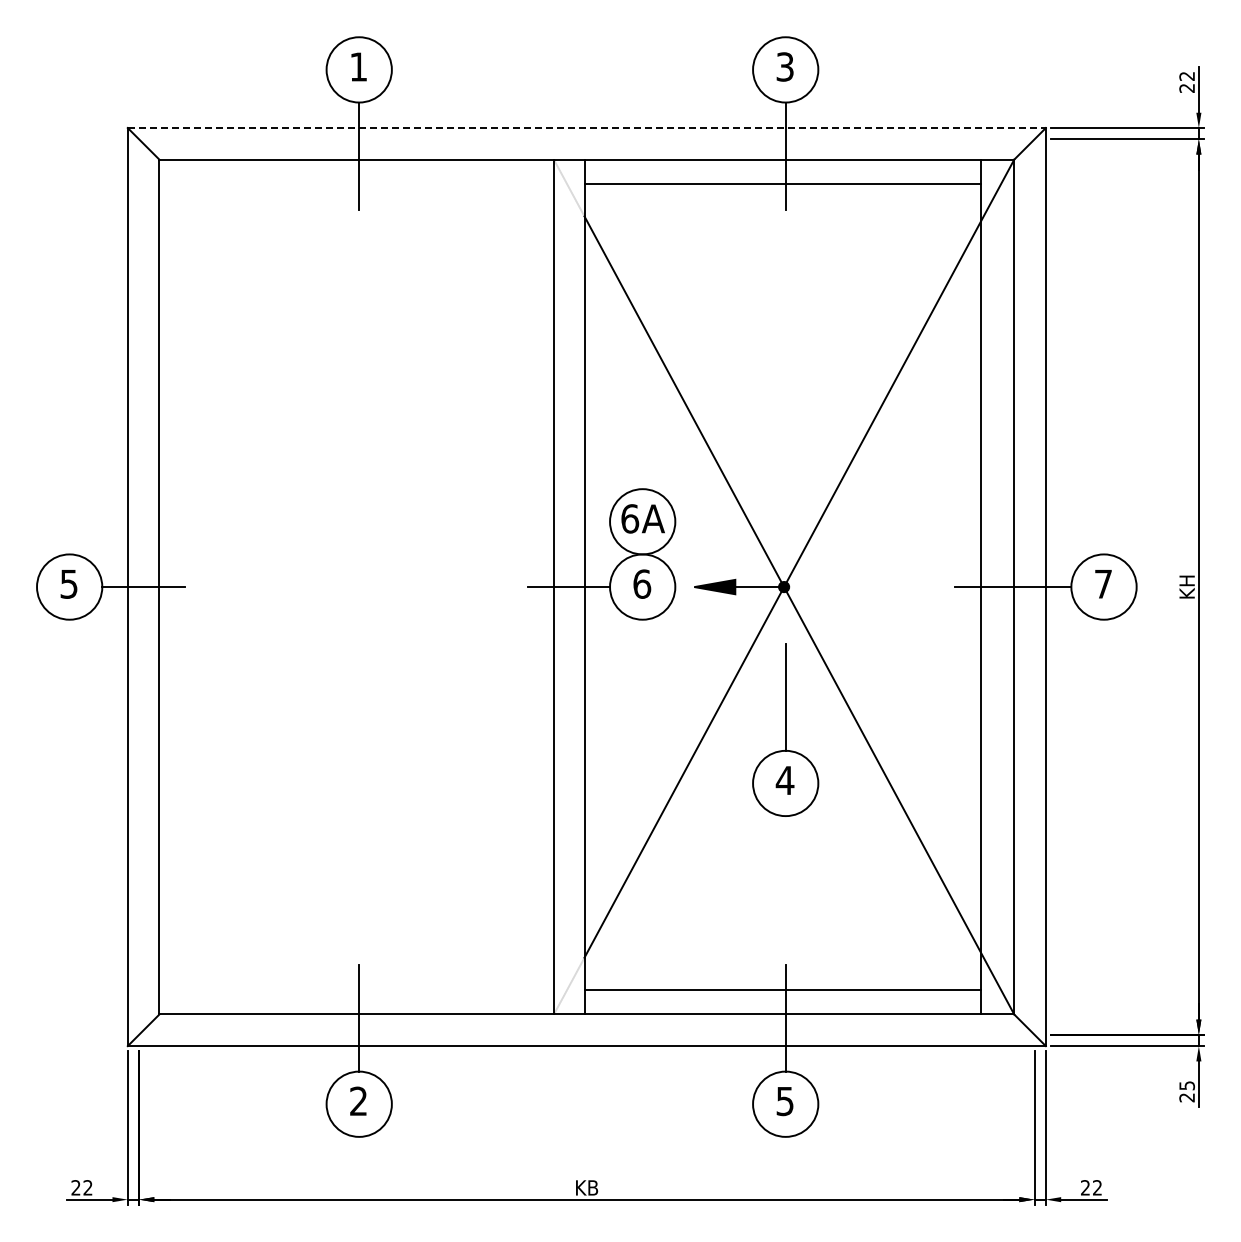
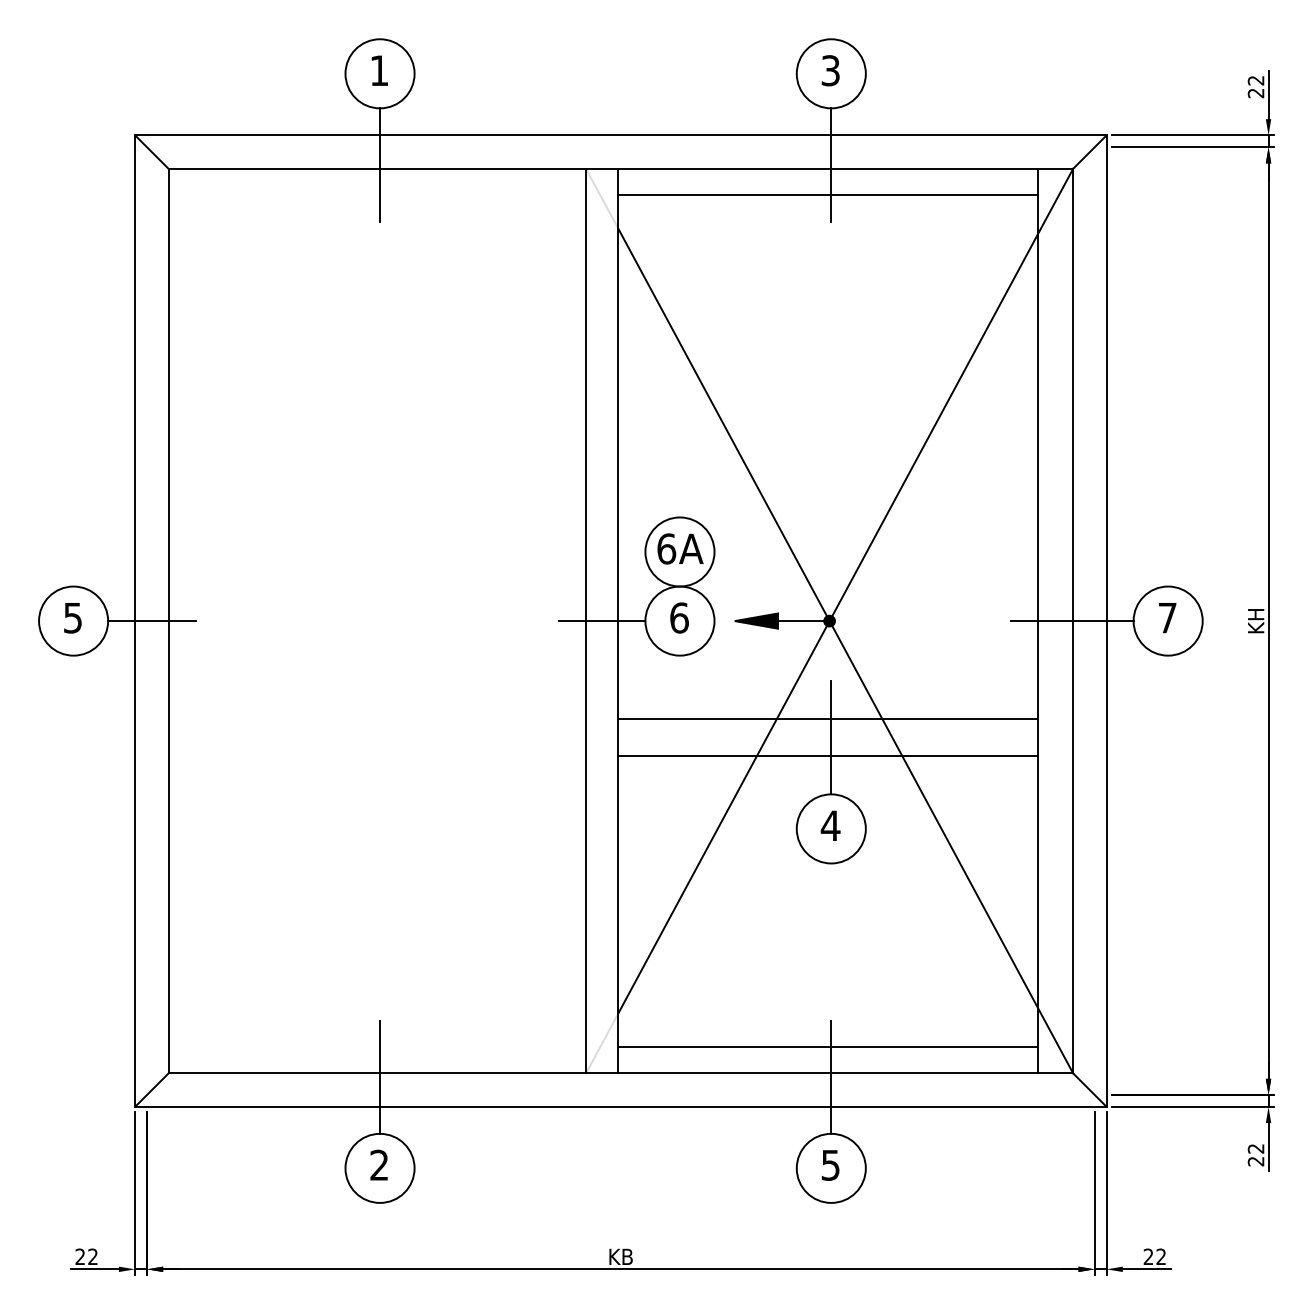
line: (587, 128) -> (621, 135), dashed -> solid
line: (782, 679) -> (827, 718), added
line: (782, 714) -> (827, 755), added
text: (1186, 1085) -> (1255, 1148), 25 -> 22

